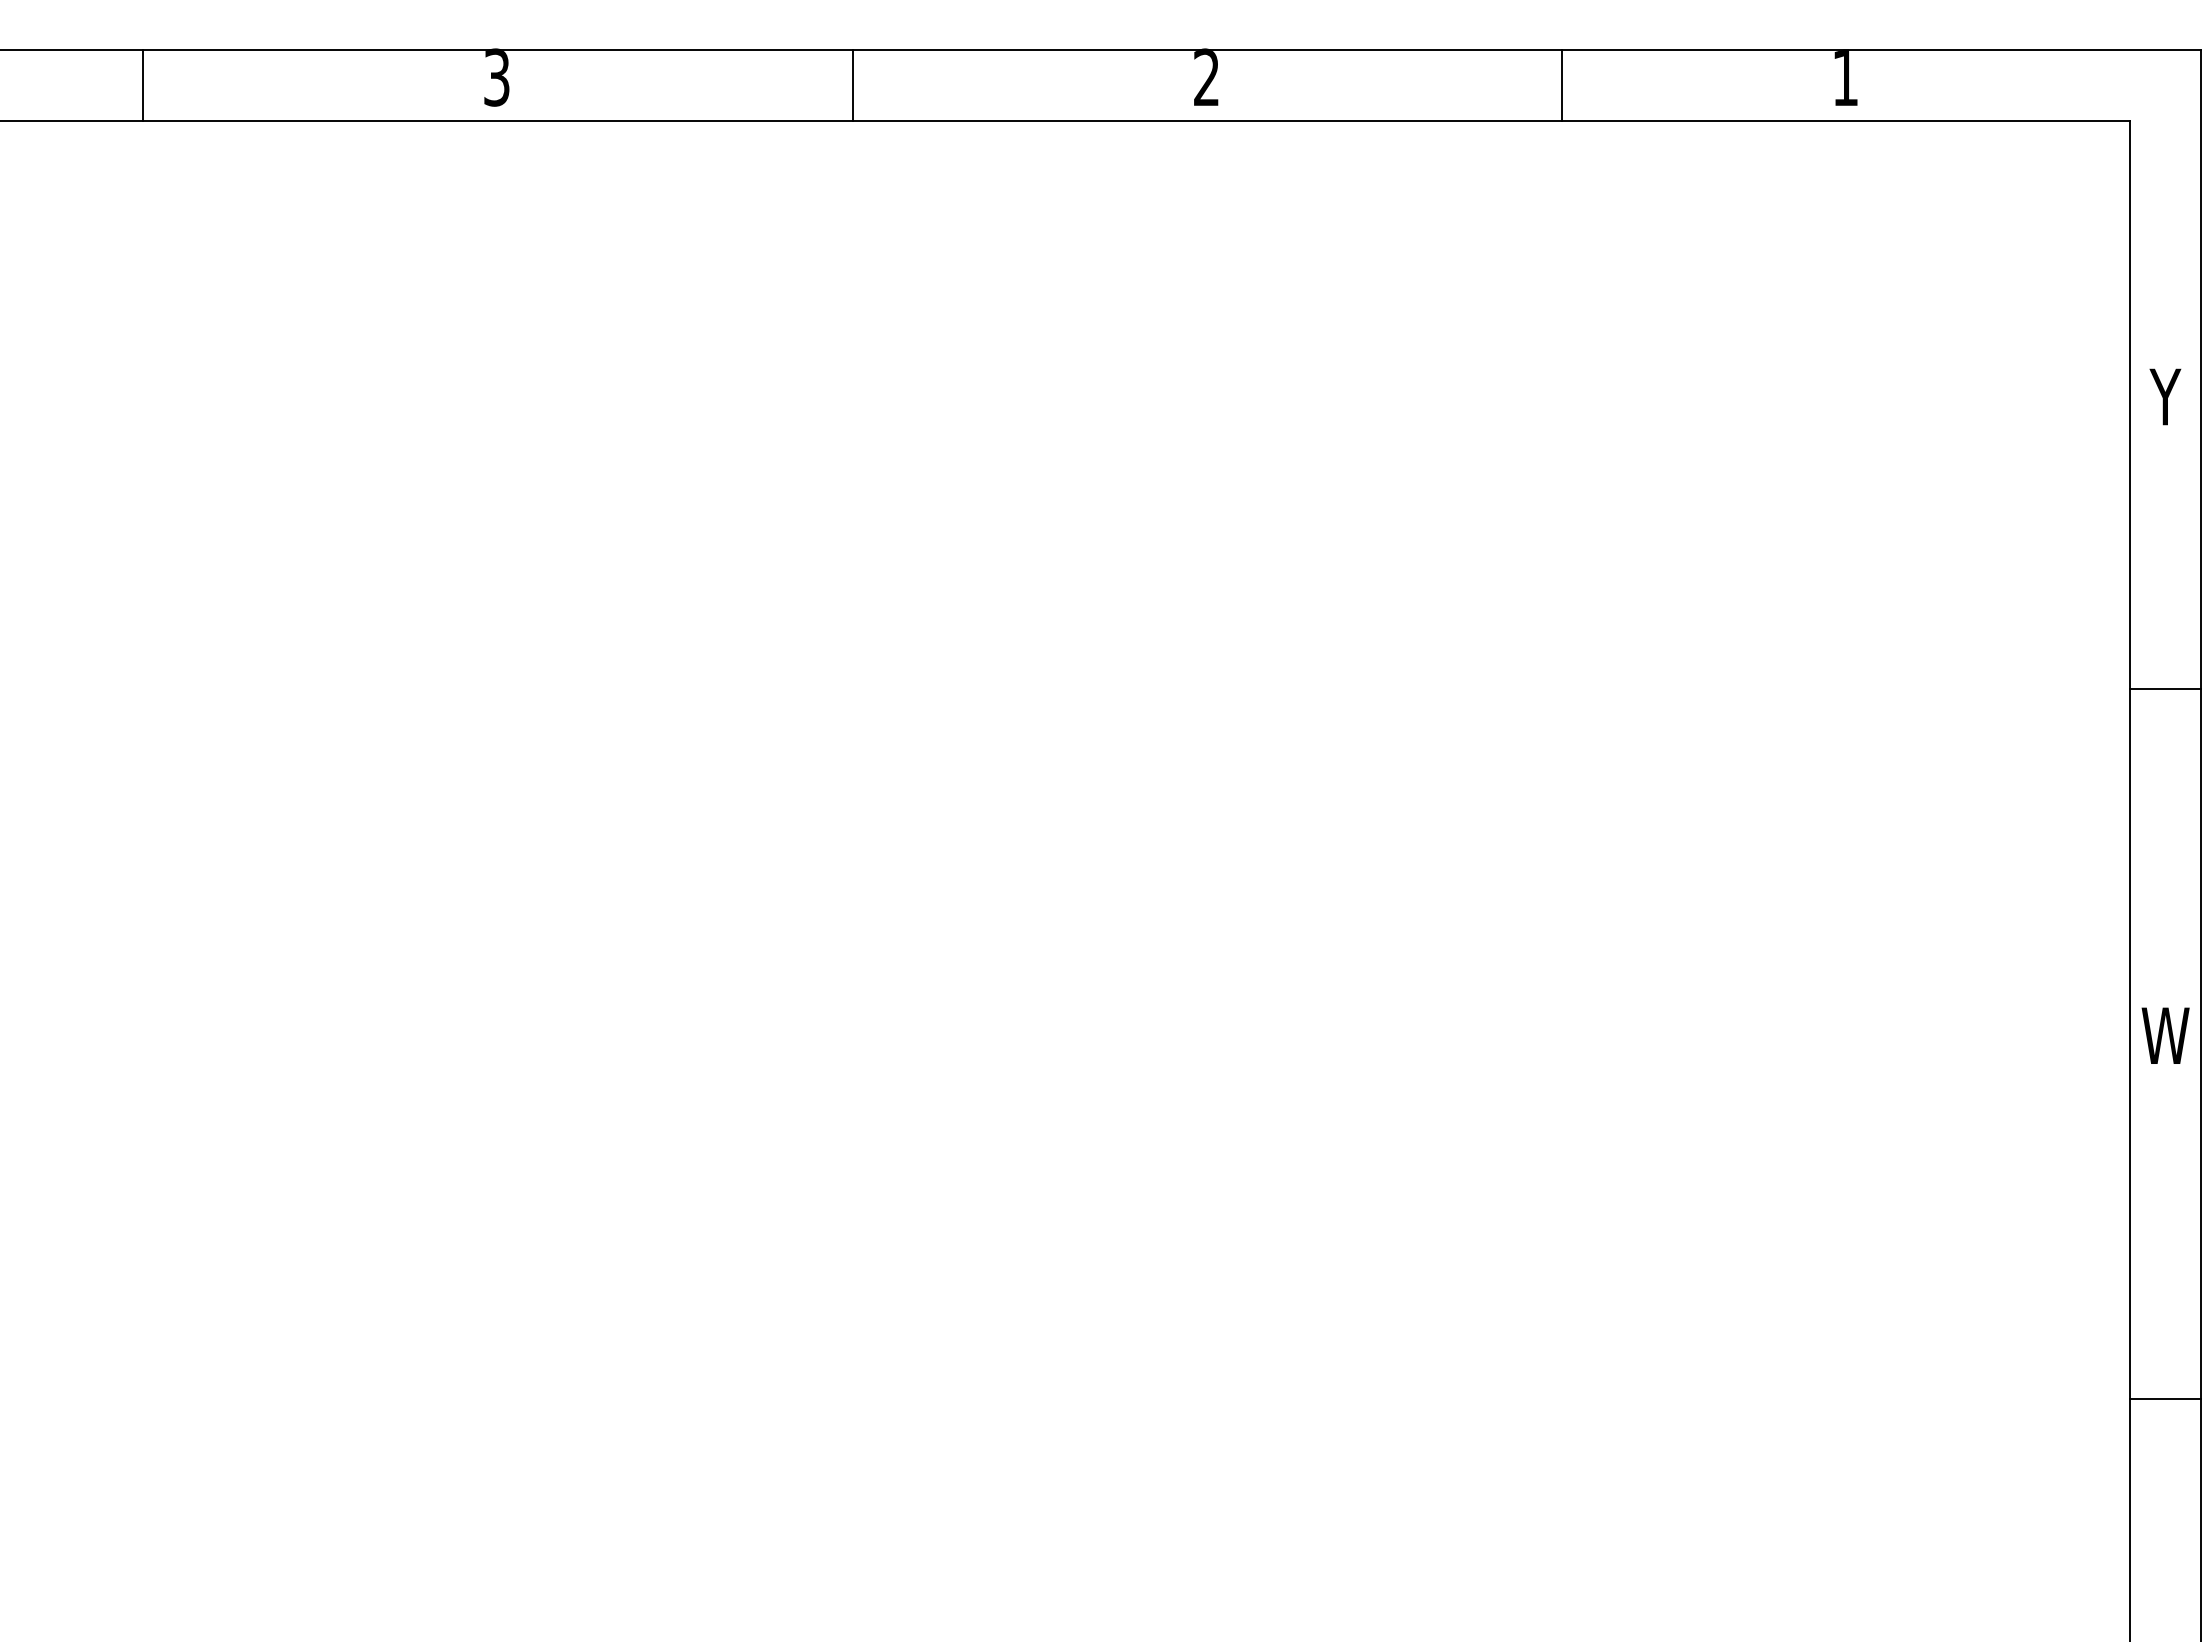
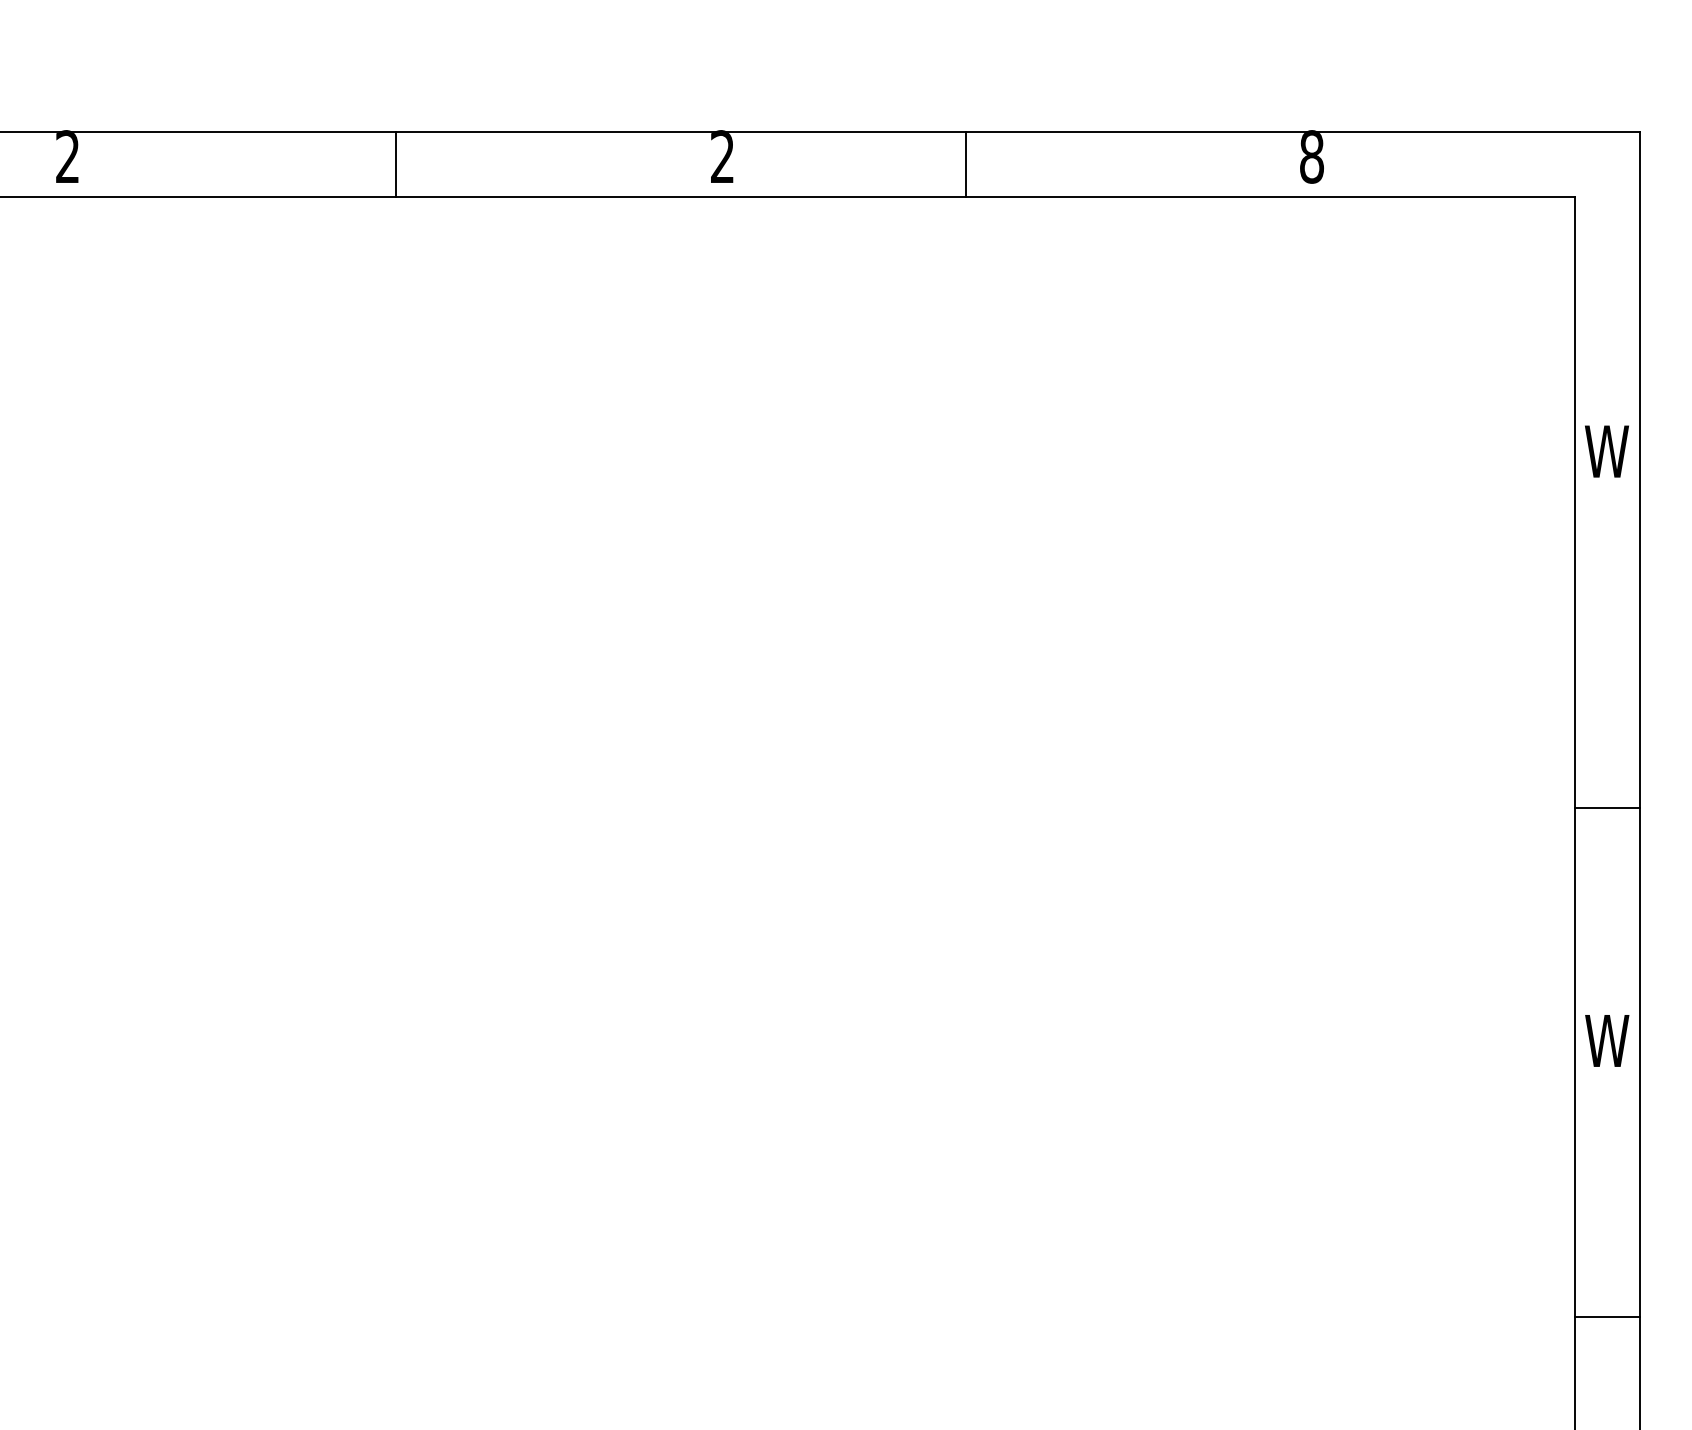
text: (496, 77) -> (67, 156), 3 -> 2
text: (1845, 77) -> (1311, 156), 1 -> 8
line: (1562, 85) -> (965, 164), moved
text: (2165, 396) -> (1607, 451), Y -> W
line: (2165, 689) -> (1607, 808), moved
line: (2165, 1398) -> (1607, 1316), moved

